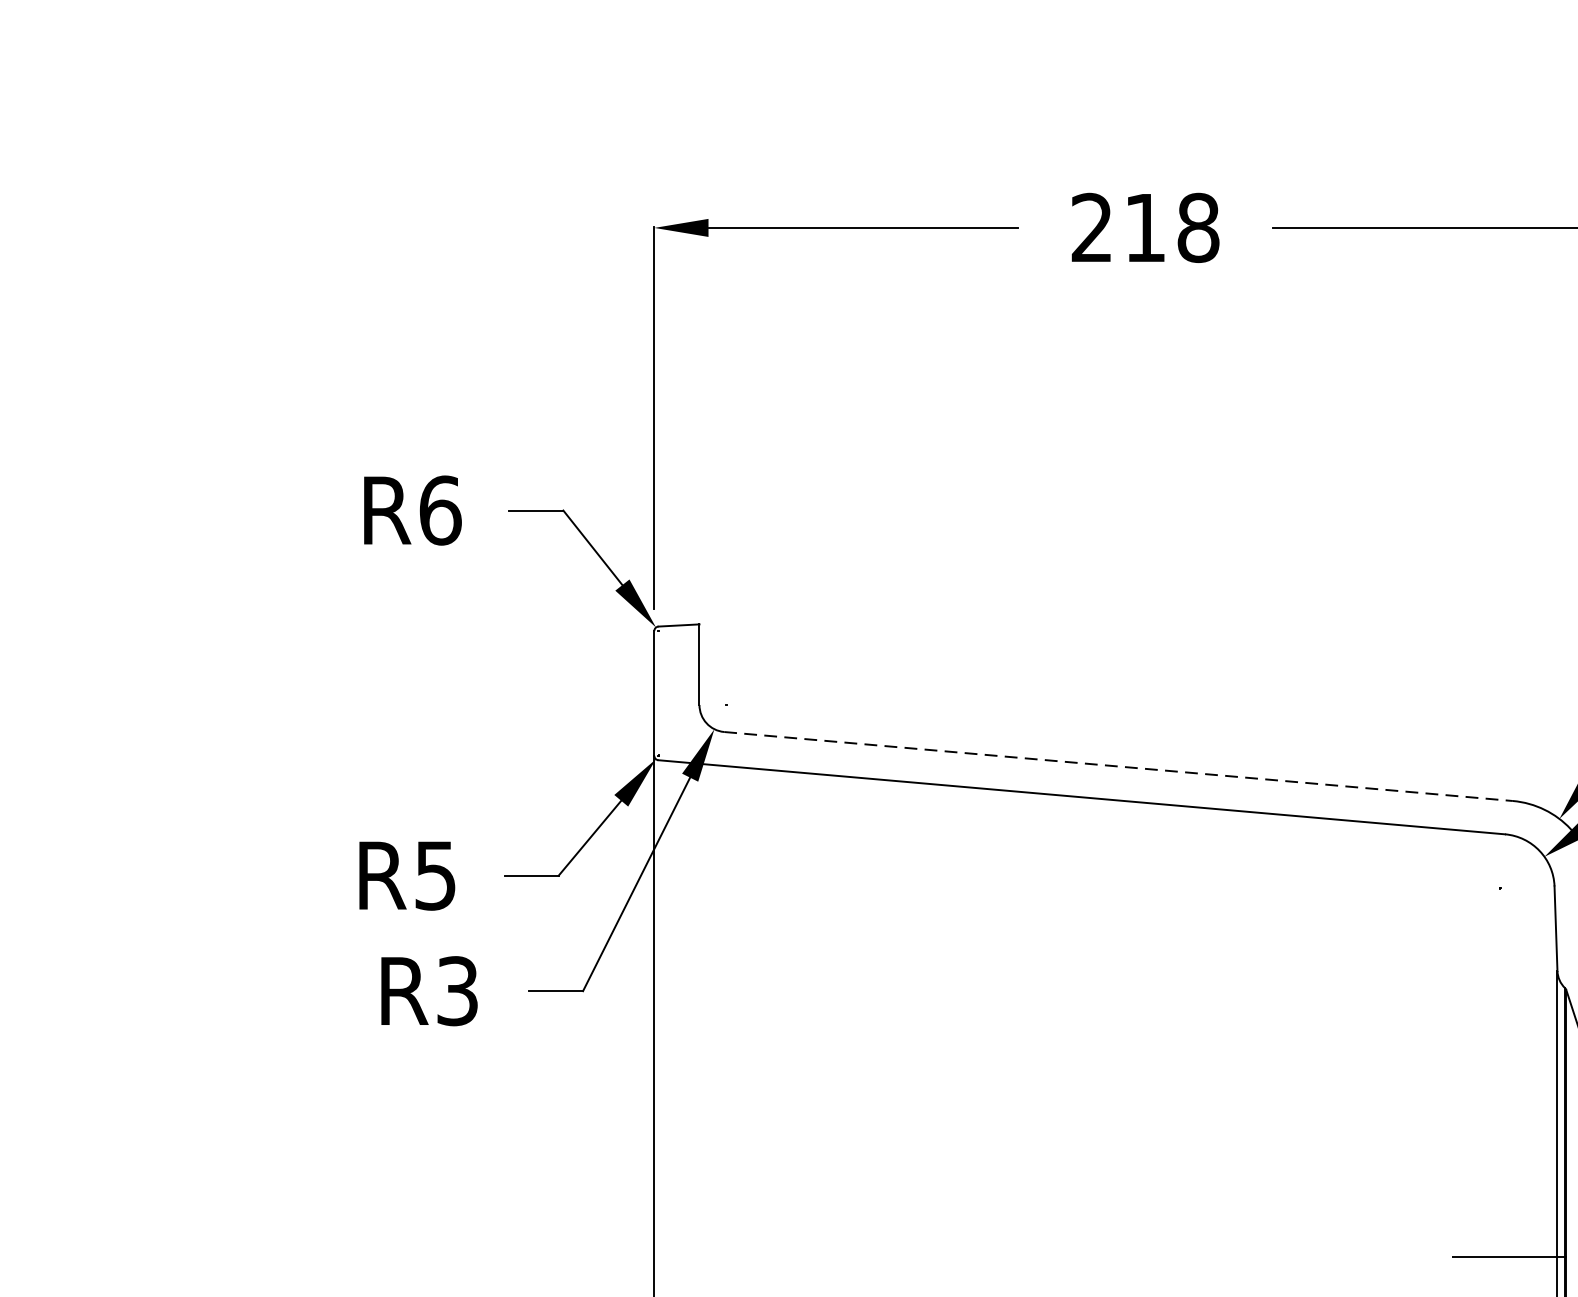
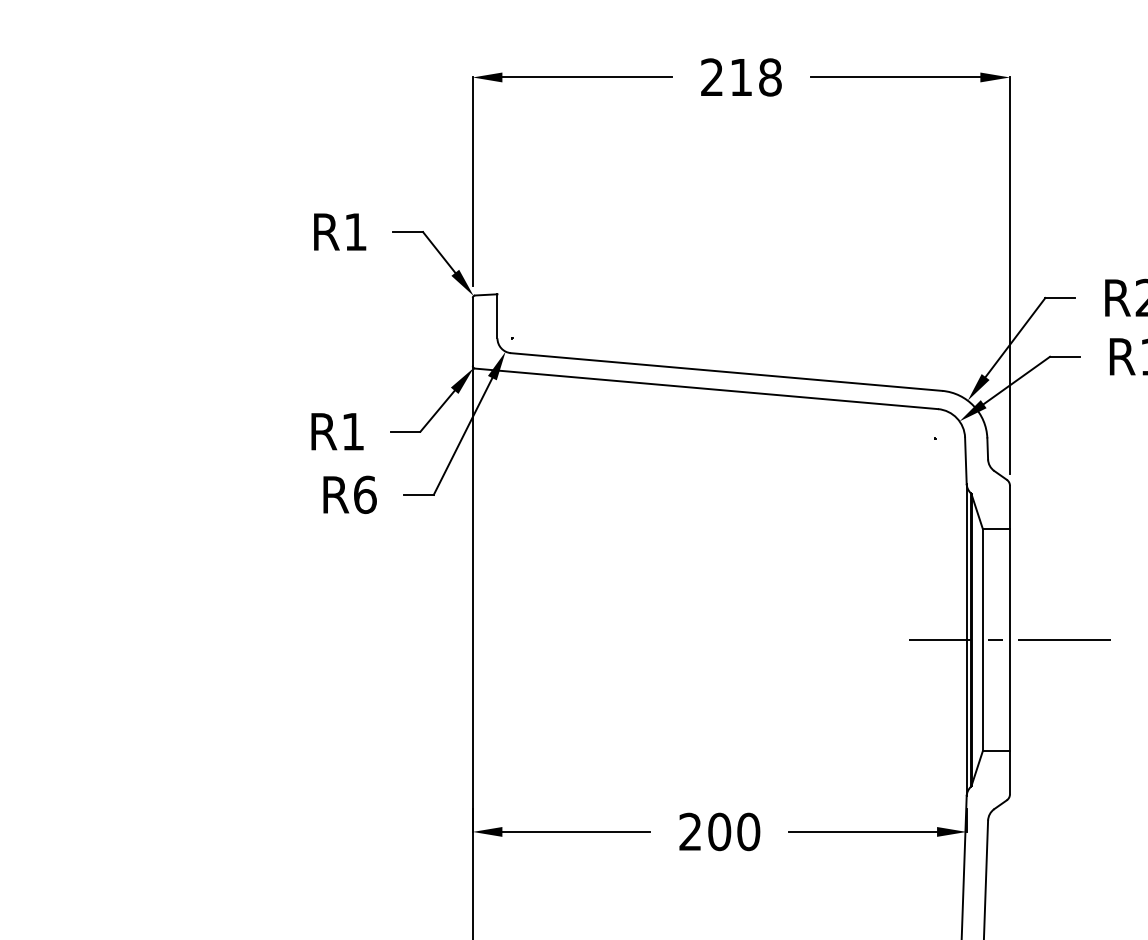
text: (439, 509) -> (355, 231), R6 -> R1
line: (1120, 767) -> (727, 372), dashed -> solid
text: (434, 875) -> (352, 431), R5 -> R1
text: (458, 990) -> (365, 494), R3 -> R6

